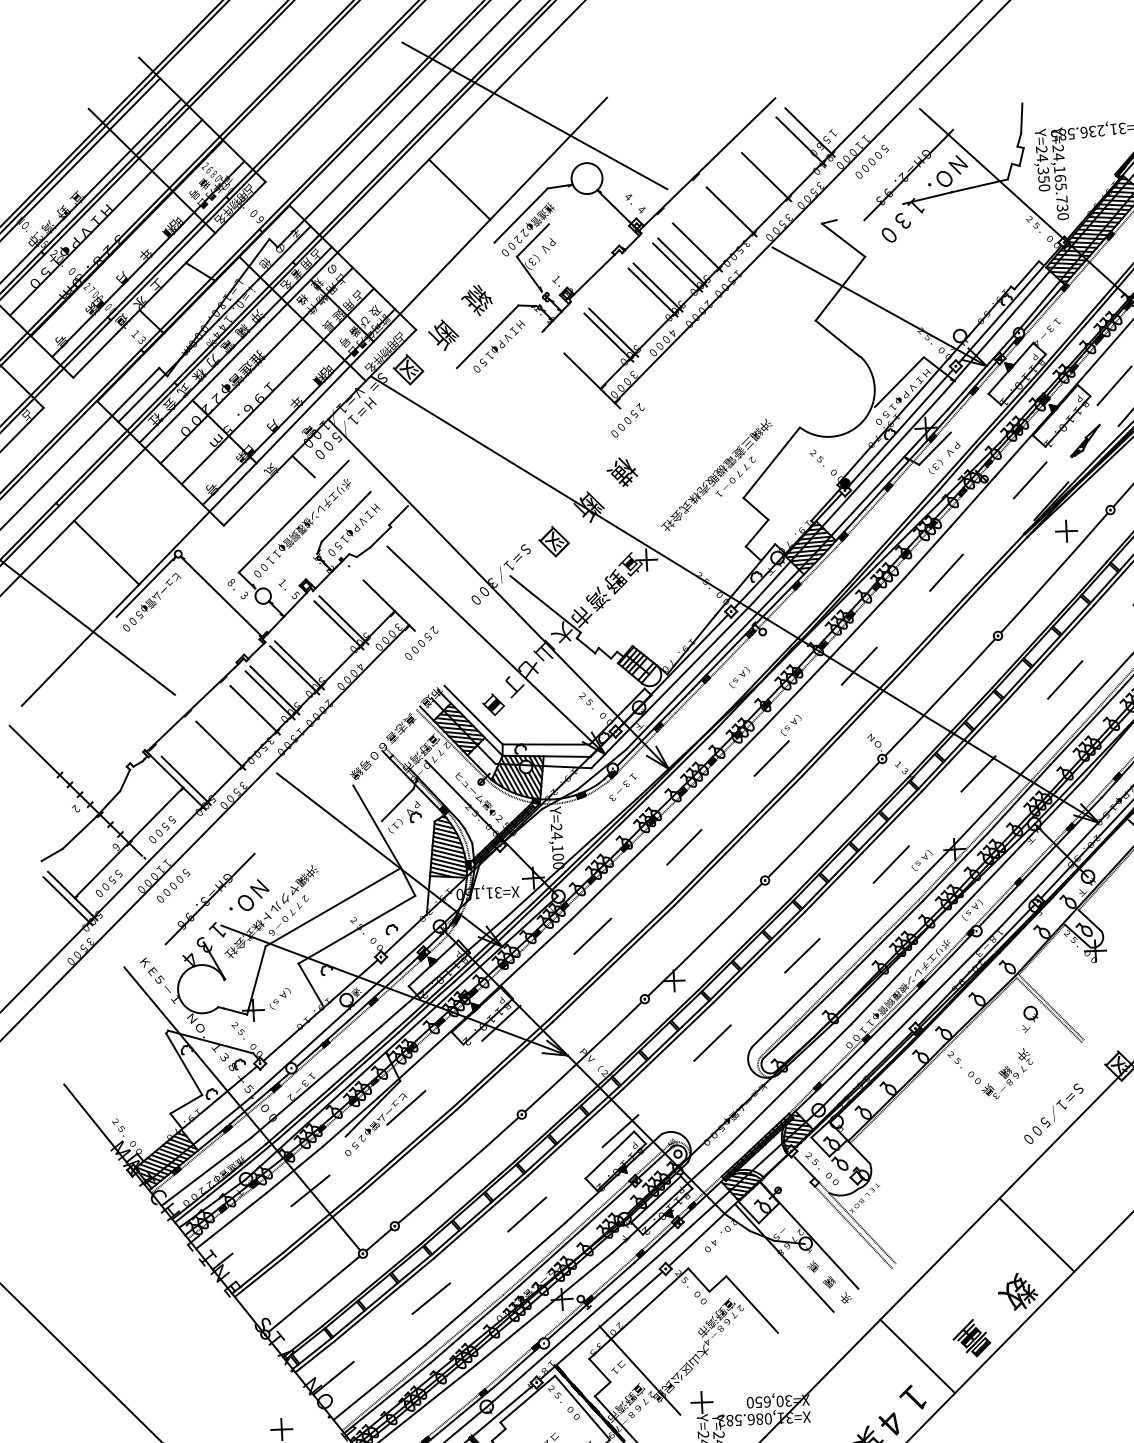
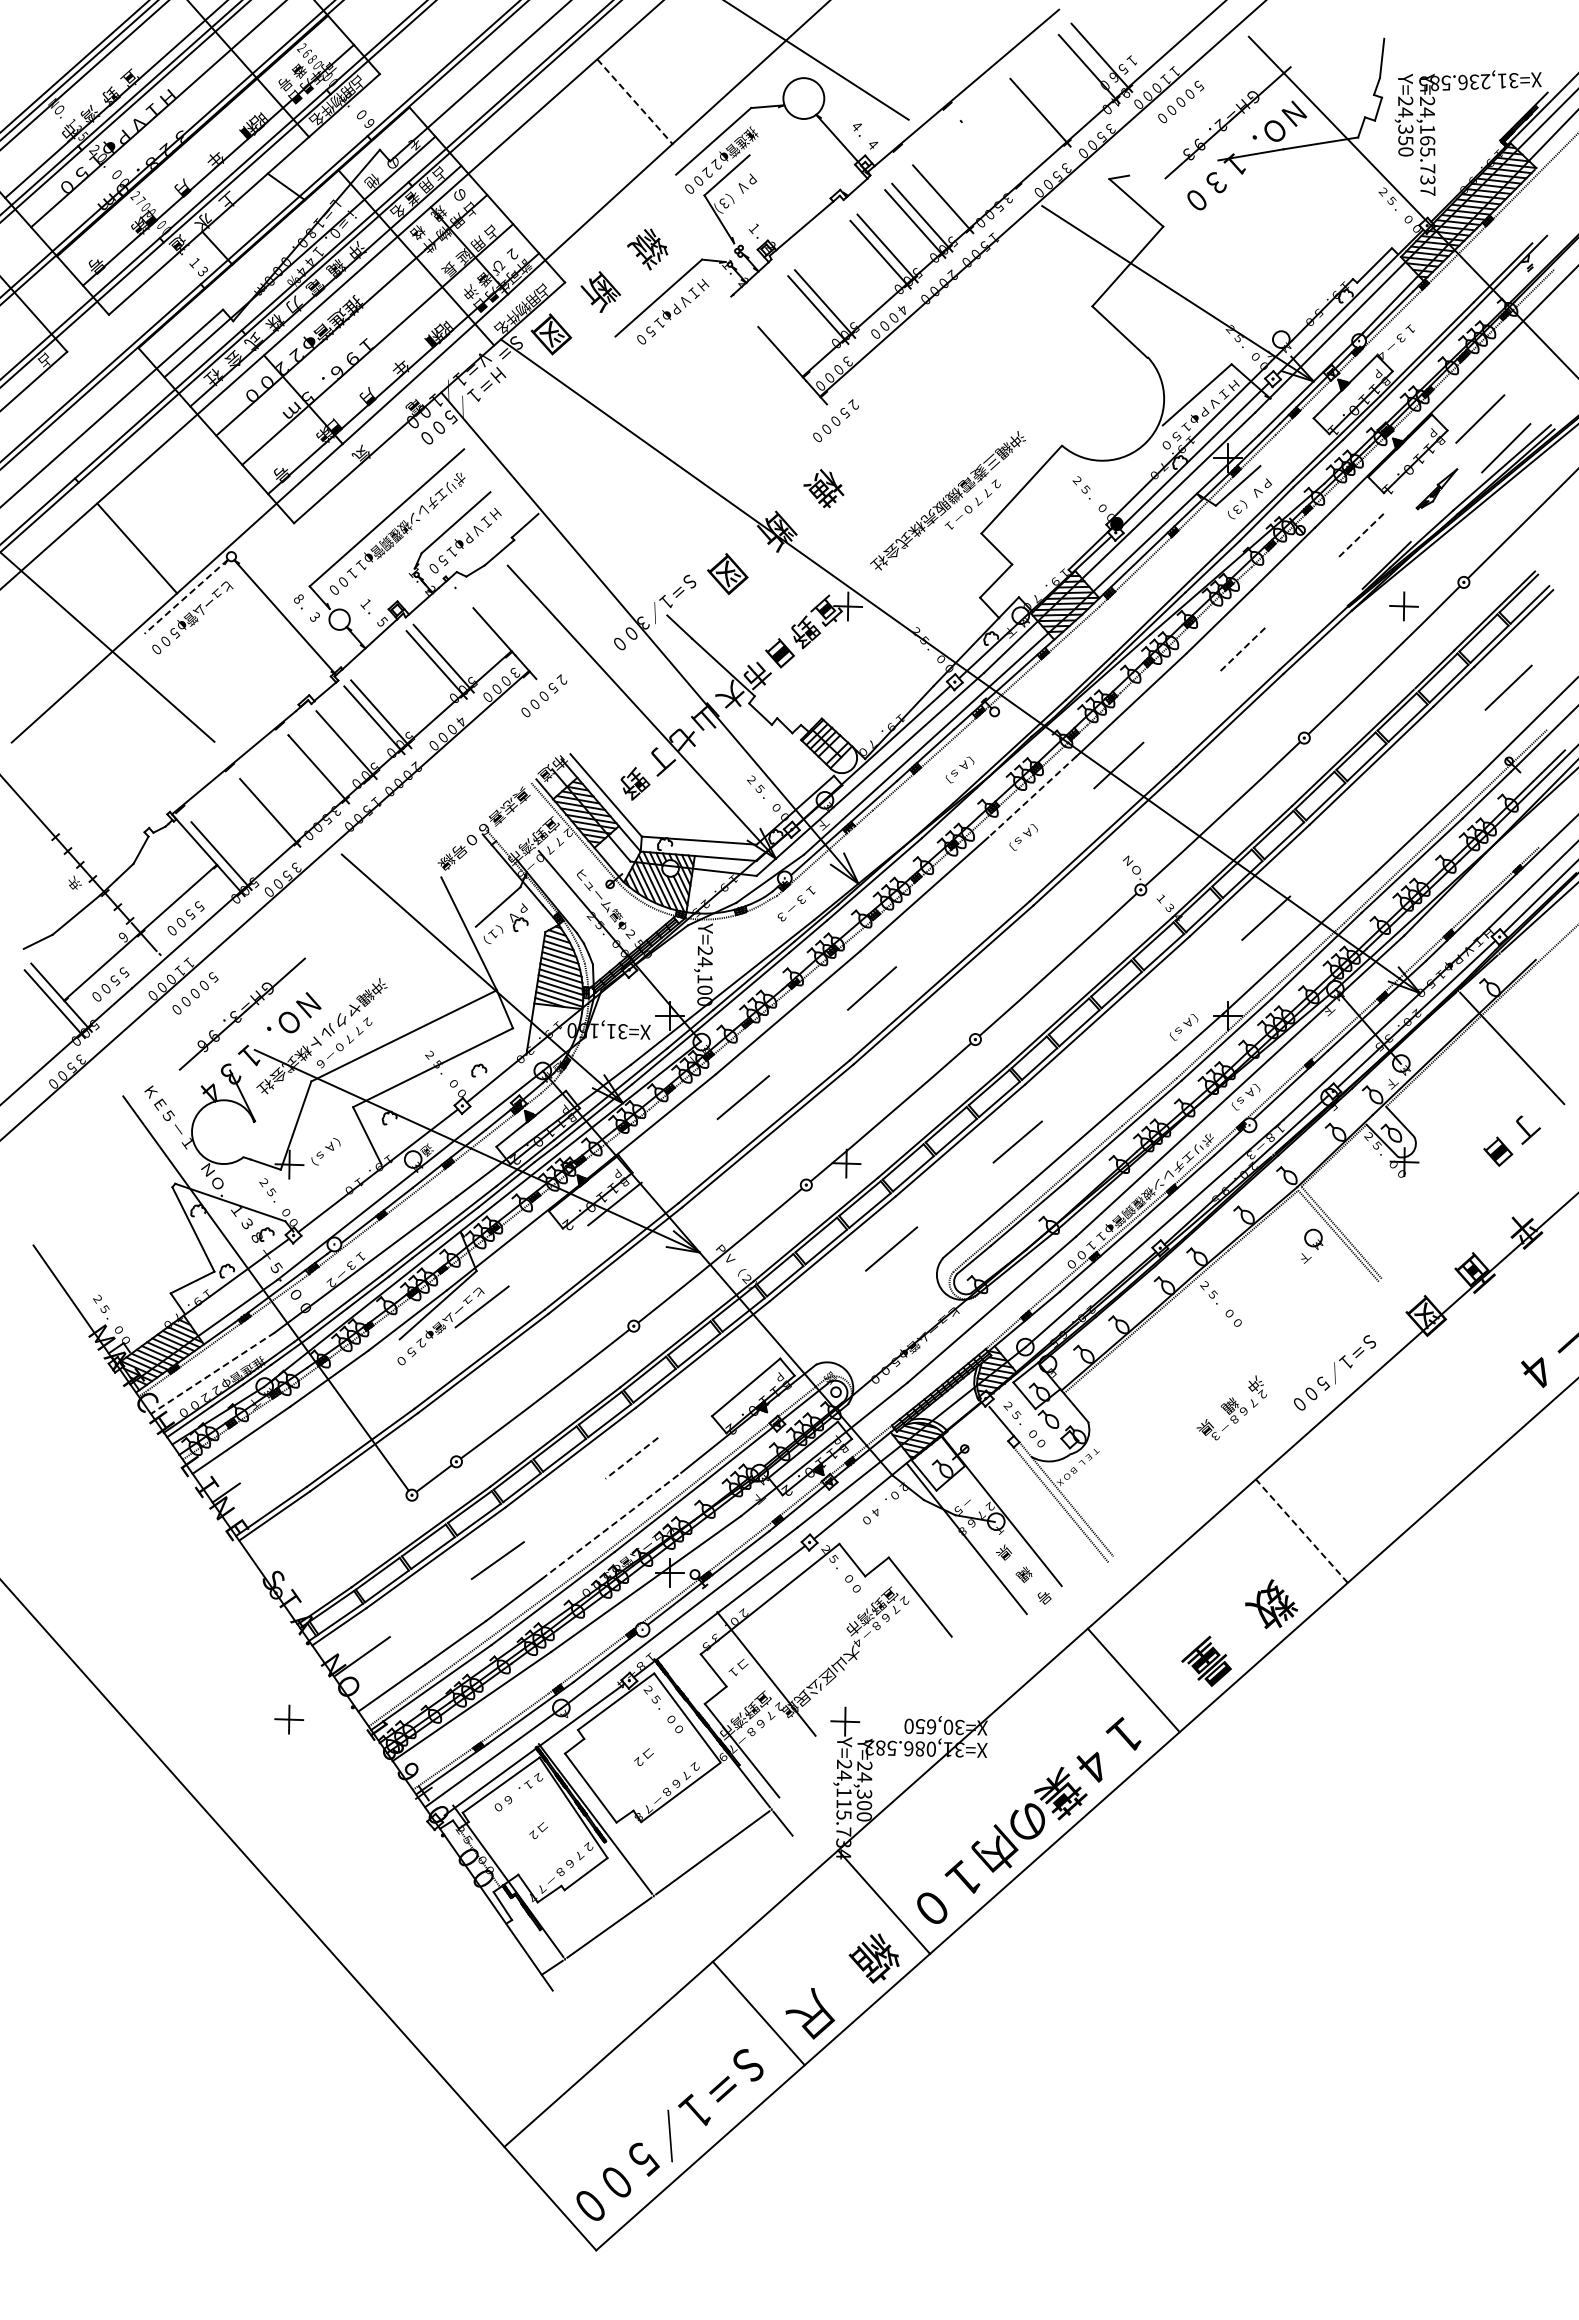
line: (459, 189) -> (634, 101), solid -> dashed
line: (731, 211) -> (991, 155), removed
text: (1062, 215) -> (1427, 190), Y=24,165.730 -> Y=24,165.737
text: (374, 310) -> (512, 253), 及 -> ２
text: (345, 341) -> (470, 291), 号 -> 沖
line: (303, 466) -> (404, 452), removed
line: (1030, 480) -> (1360, 536), solid -> dashed
line: (946, 572) -> (1241, 650), solid -> dashed
line: (146, 586) -> (186, 596), solid -> dashed
text: (597, 598) -> (780, 653), 湾 -> 目
line: (1064, 680) -> (1388, 802), removed
line: (269, 694) -> (339, 750), removed
line: (795, 694) -> (1032, 796), solid -> dashed
text: (494, 704) -> (634, 783), 目 -> 野
line: (772, 758) -> (995, 879), removed
text: (76, 808) -> (74, 882), ２ -> 沖
line: (890, 864) -> (1142, 1029), removed
text: (1006, 1073) -> (1231, 1407), moved
line: (620, 1130) -> (762, 1356), removed
line: (206, 1172) -> (212, 1373), solid -> dashed
line: (310, 1190) -> (348, 1407), removed
line: (526, 1214) -> (631, 1458), solid -> dashed
line: (1036, 1234) -> (1301, 1530), solid -> dashed
line: (515, 1267) -> (611, 1526), solid -> dashed
line: (313, 1293) -> (343, 1543), removed
text: (845, 1297) -> (1044, 1596), 沖 -> 号

